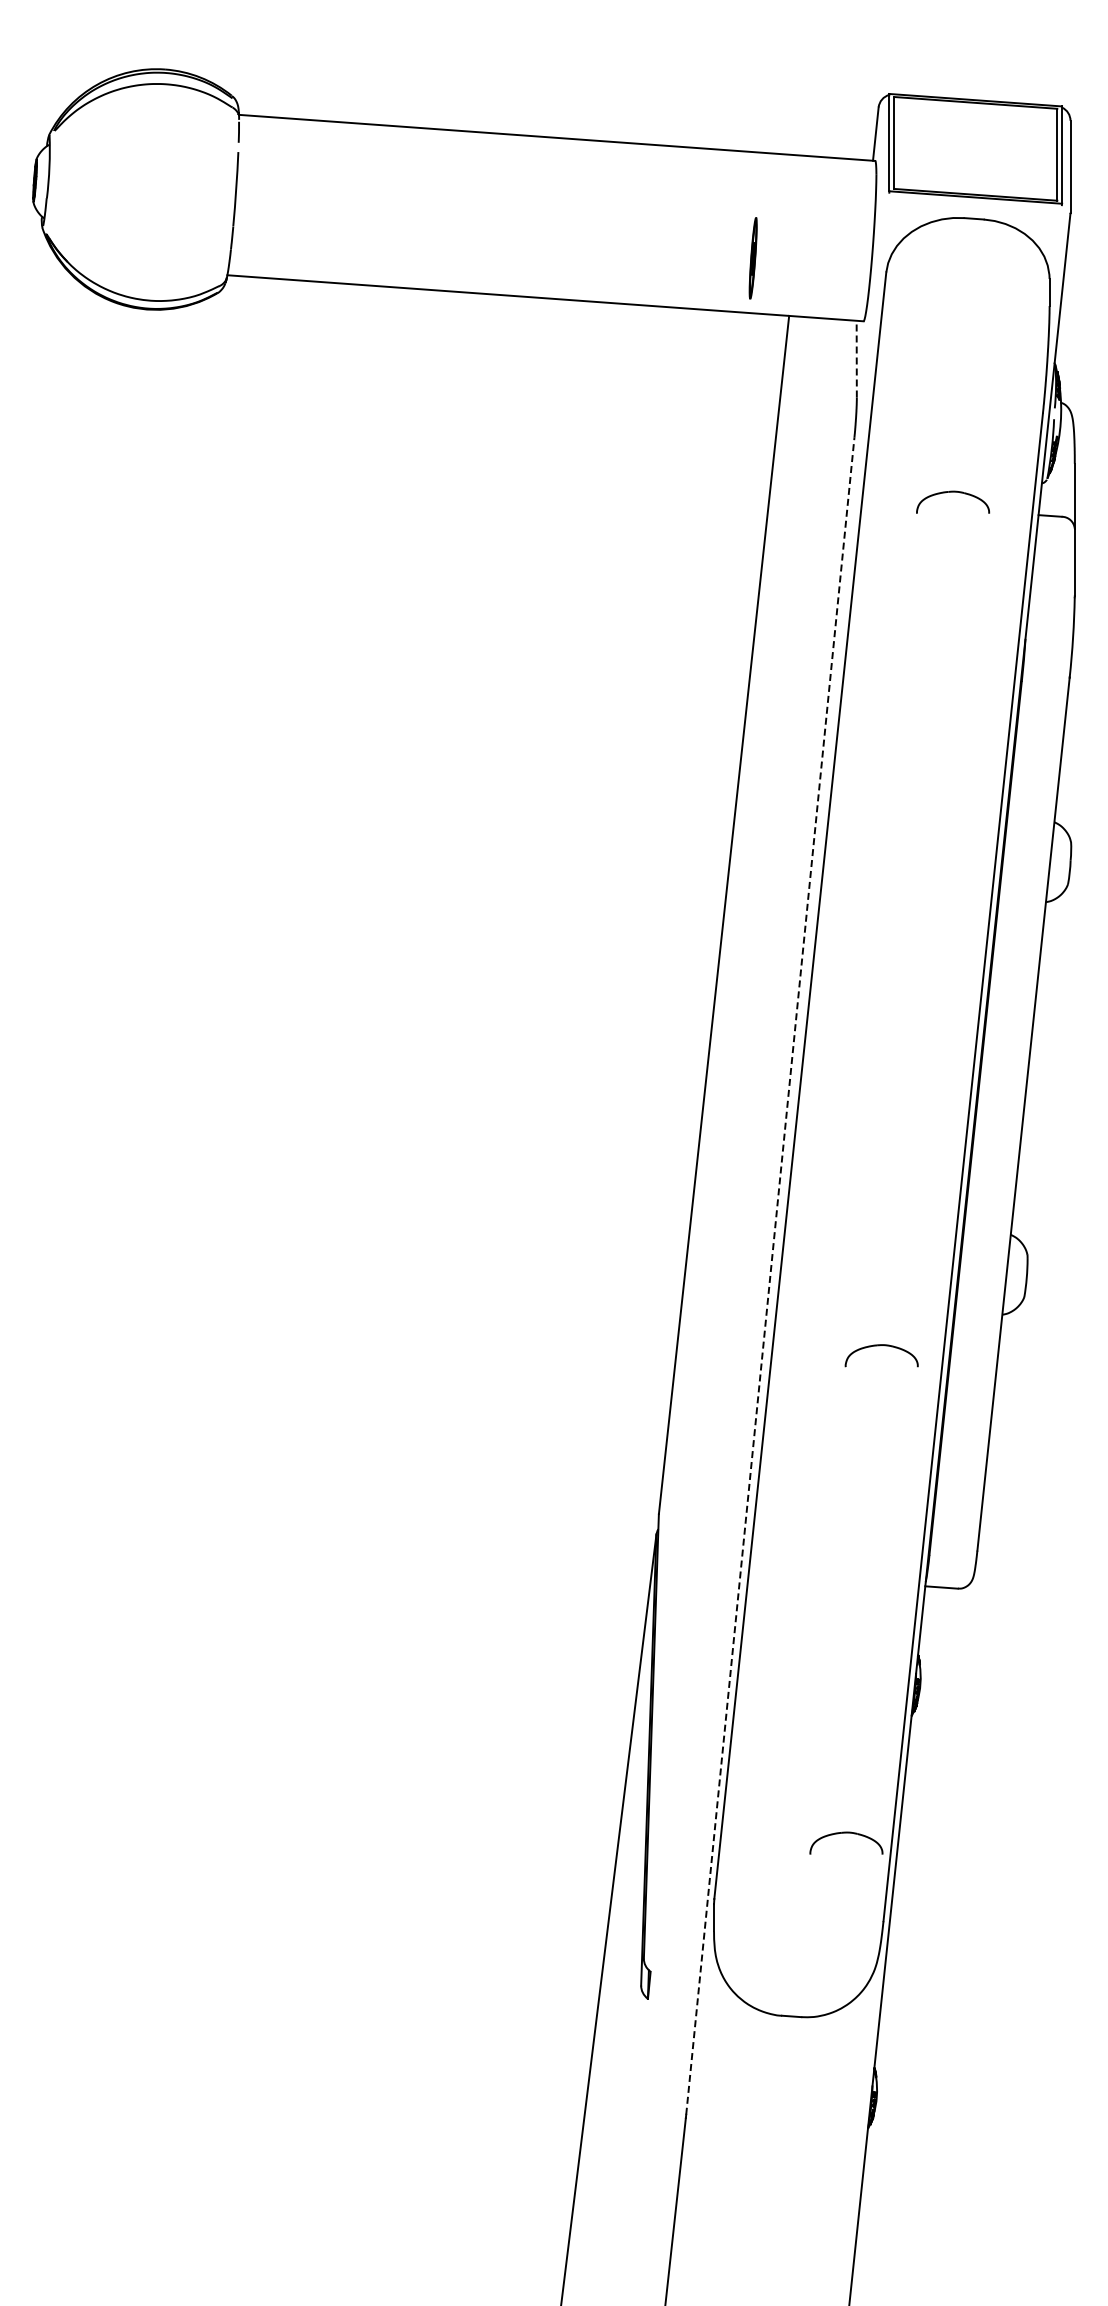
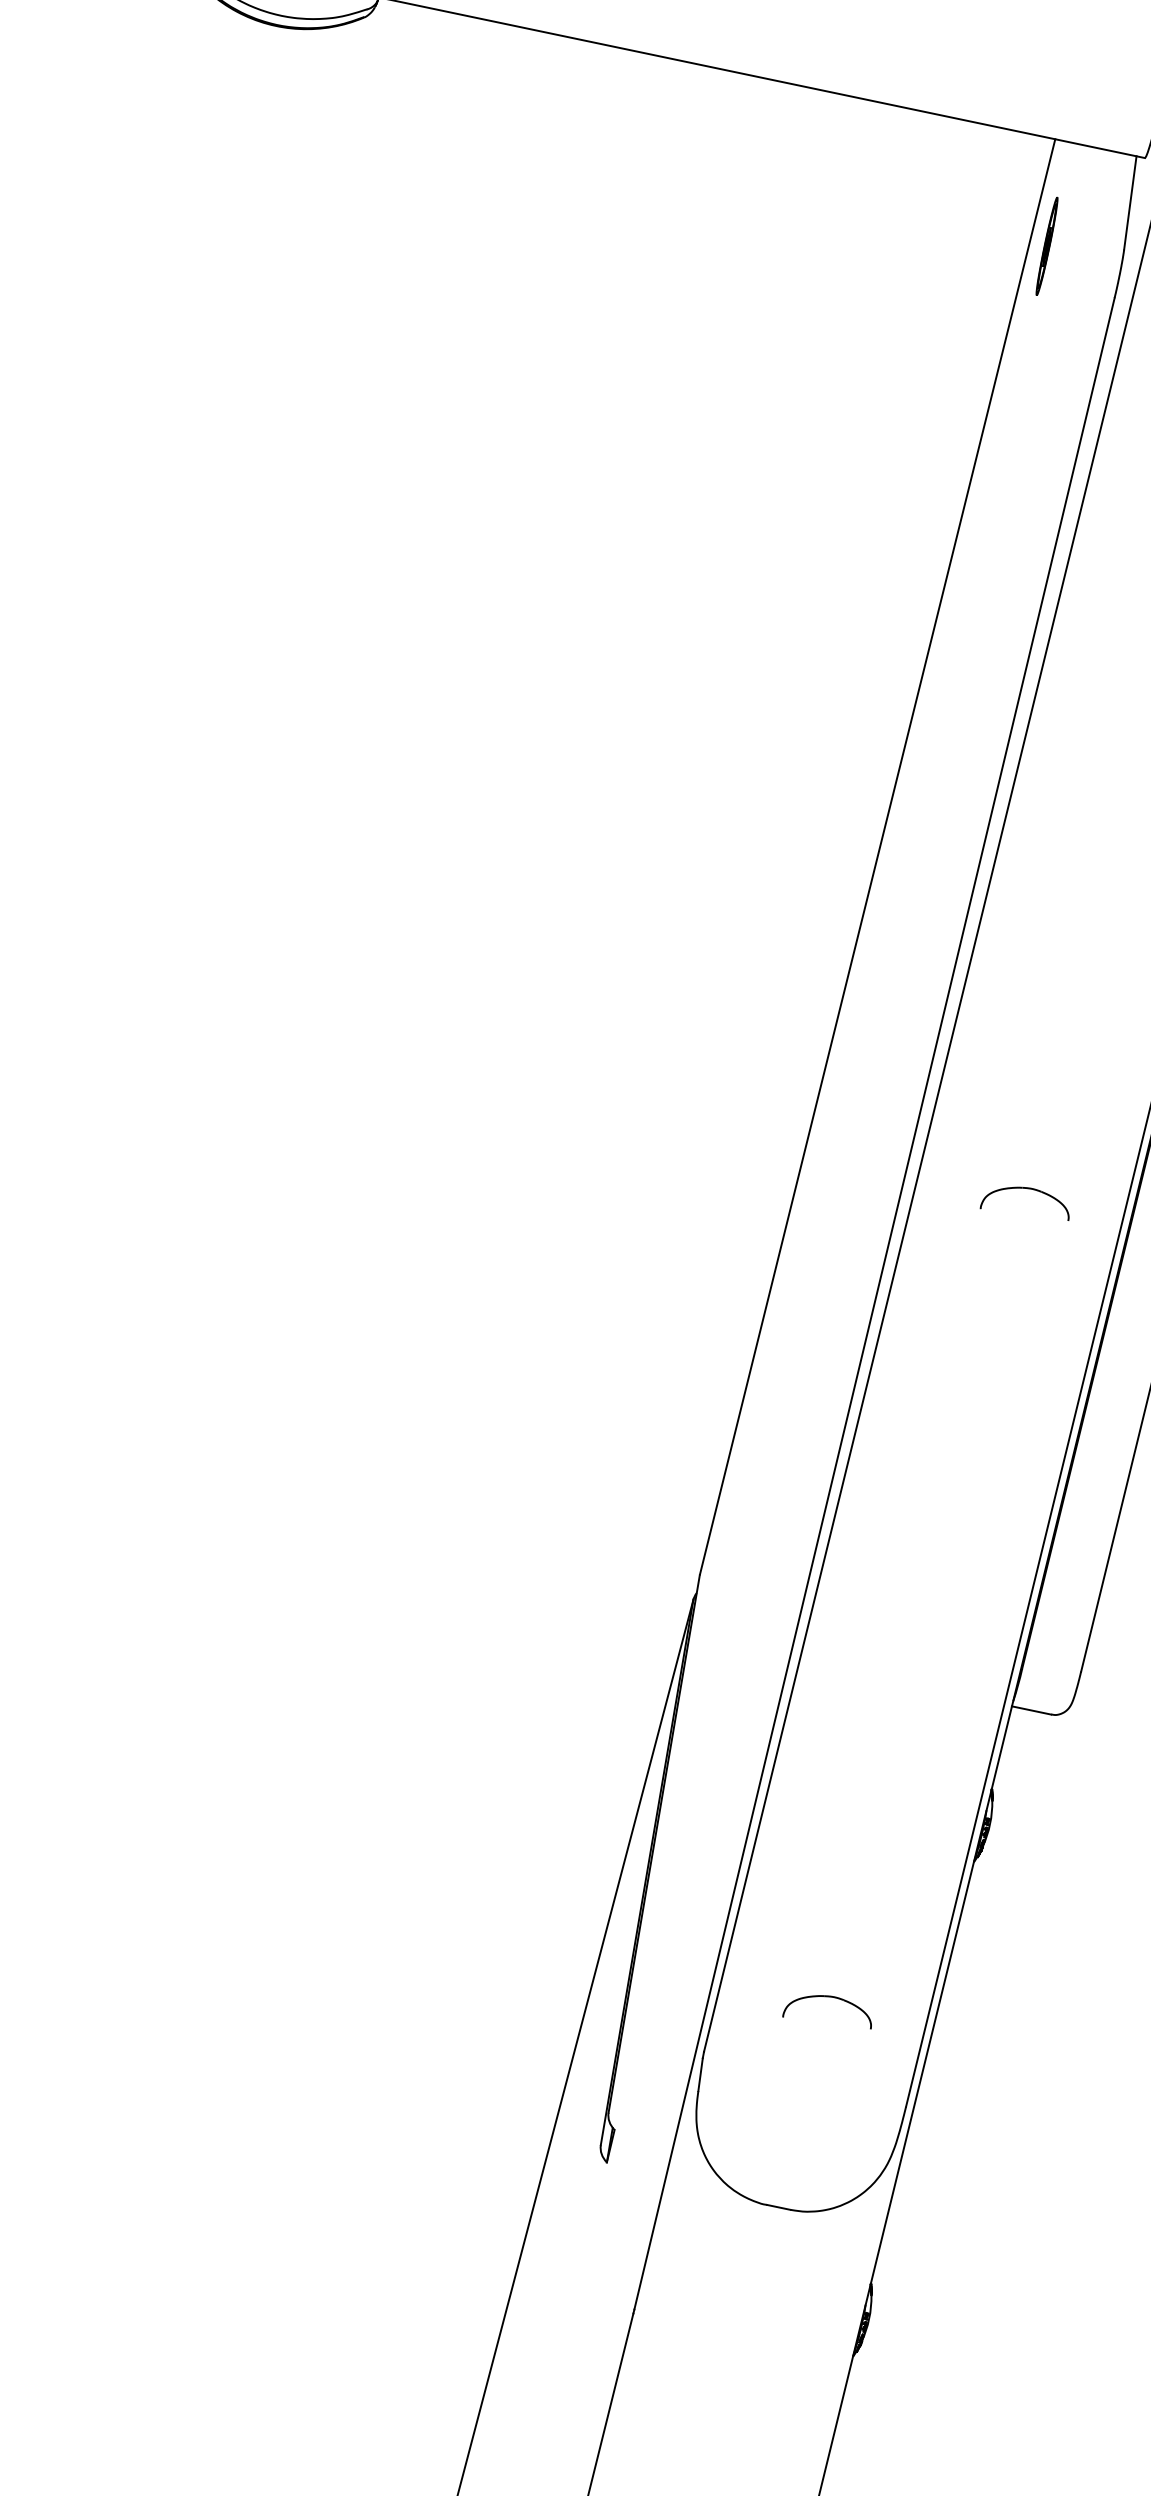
part: (752, 258) -> (1046, 246), moved
line: (856, 358) -> (1130, 202), dashed -> solid
line: (770, 1276) -> (874, 1304), dashed -> solid
part: (879, 1346) -> (1025, 1189), moved
part: (846, 1833) -> (830, 1997), moved

